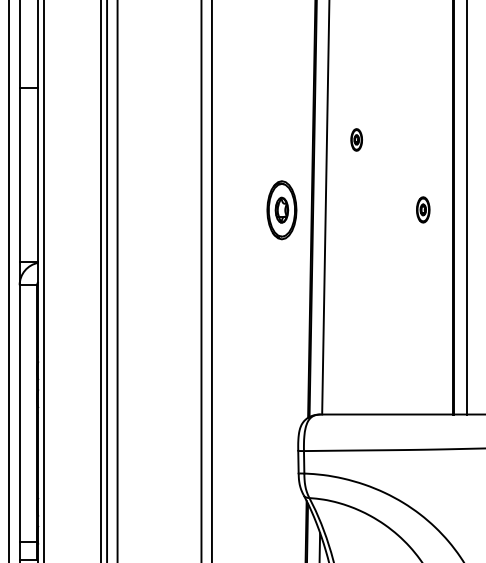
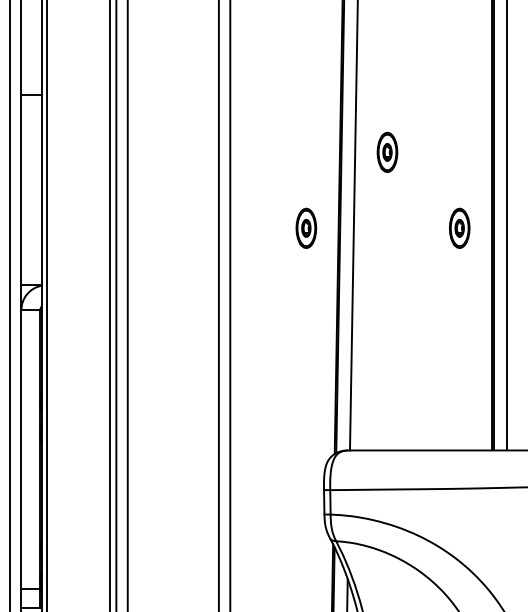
part: (356, 139) -> (387, 151), size x1.67
part: (282, 209) -> (306, 227), size x0.62
part: (422, 209) -> (459, 227), size x1.43

